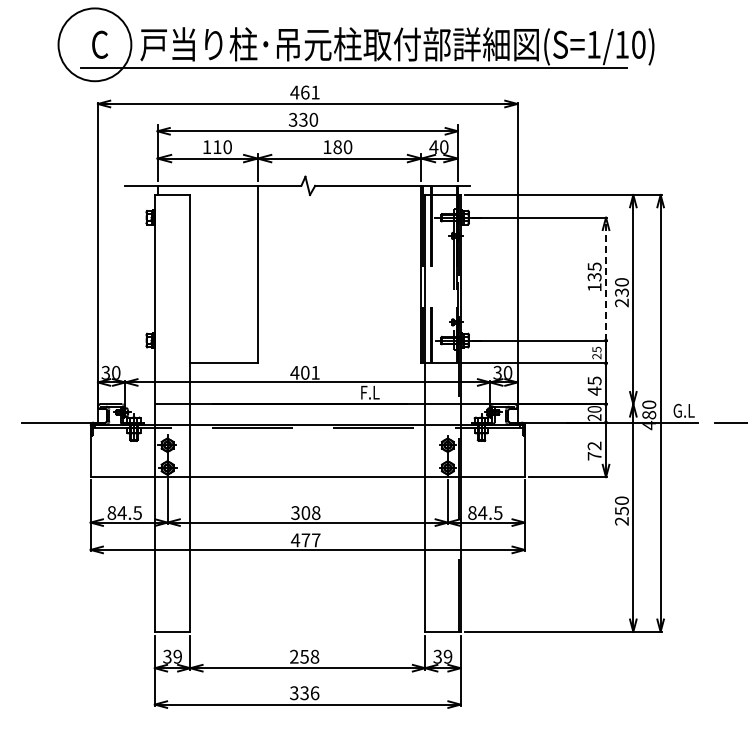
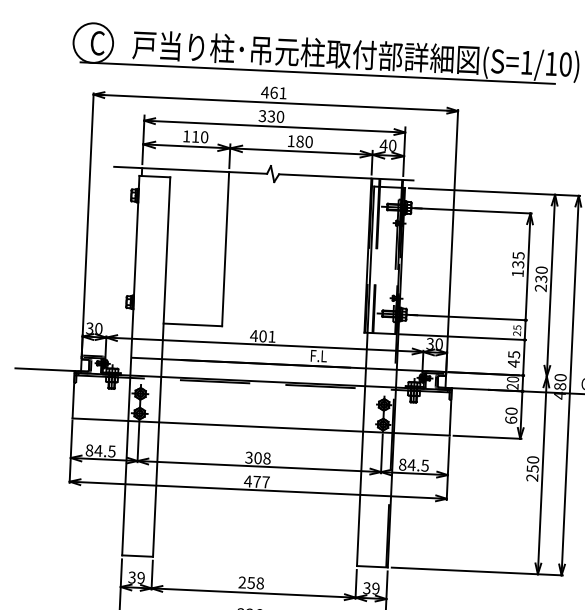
circle: (94, 44) -> (92, 42), size x0.62
line: (606, 278) -> (528, 266), dashed -> solid
text: (594, 450) -> (511, 415), 72 -> 60

